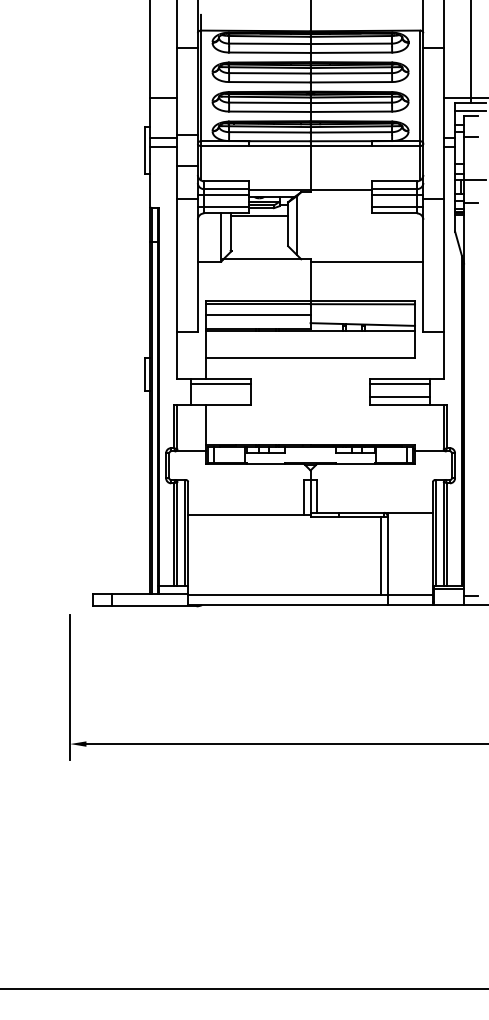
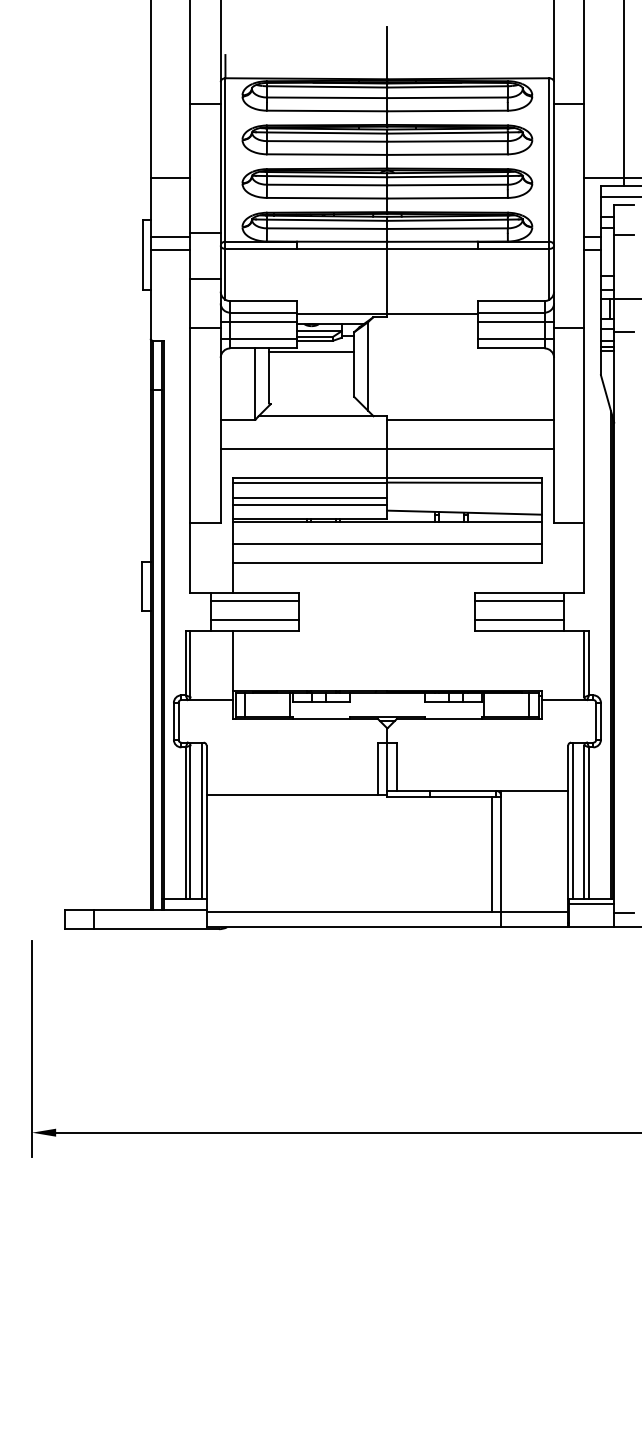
line: (310, 281) -> (387, 449), added
line: (258, 319) -> (310, 505), added
line: (310, 345) -> (387, 543), added
line: (221, 396) -> (255, 619), added

